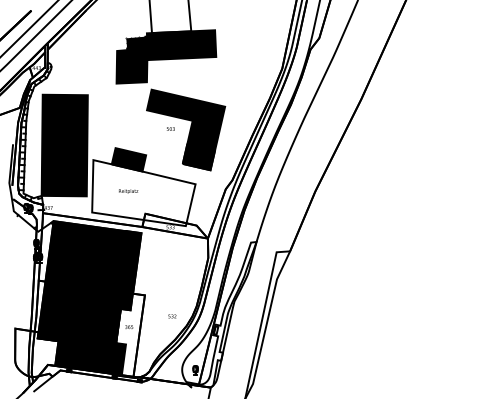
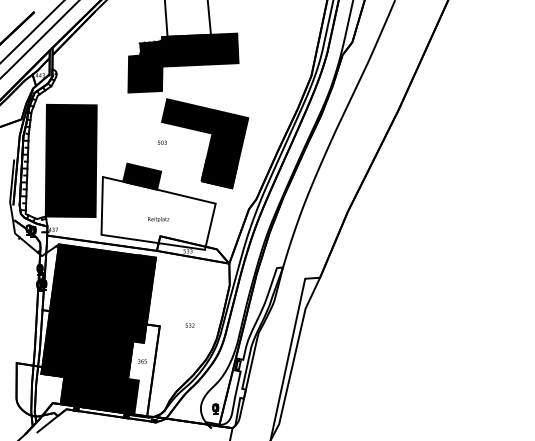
text: (170, 128) -> (162, 142), moved
text: (128, 191) -> (158, 219), moved
text: (171, 316) -> (189, 325), moved

